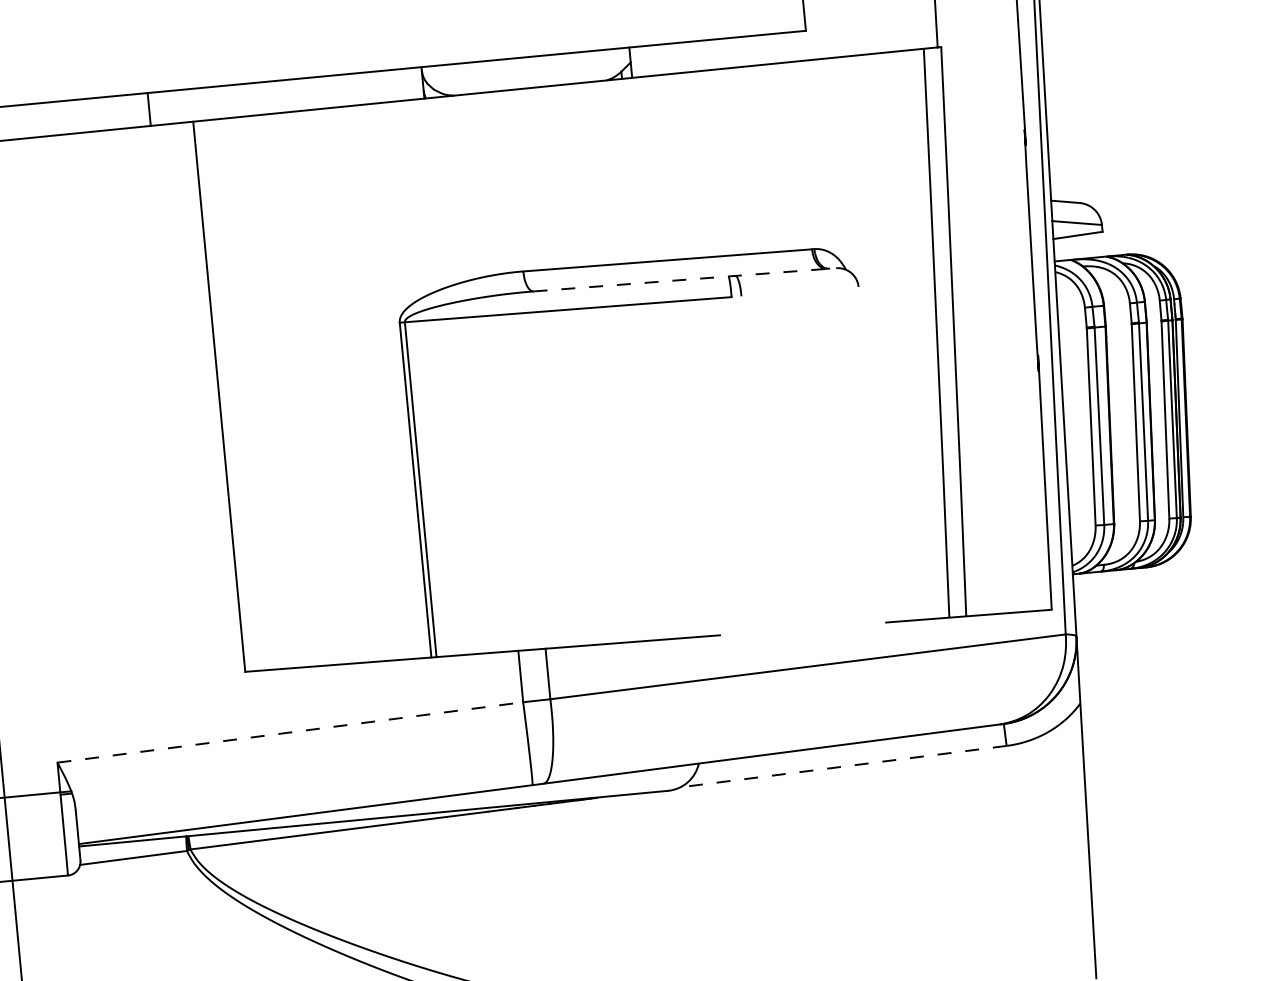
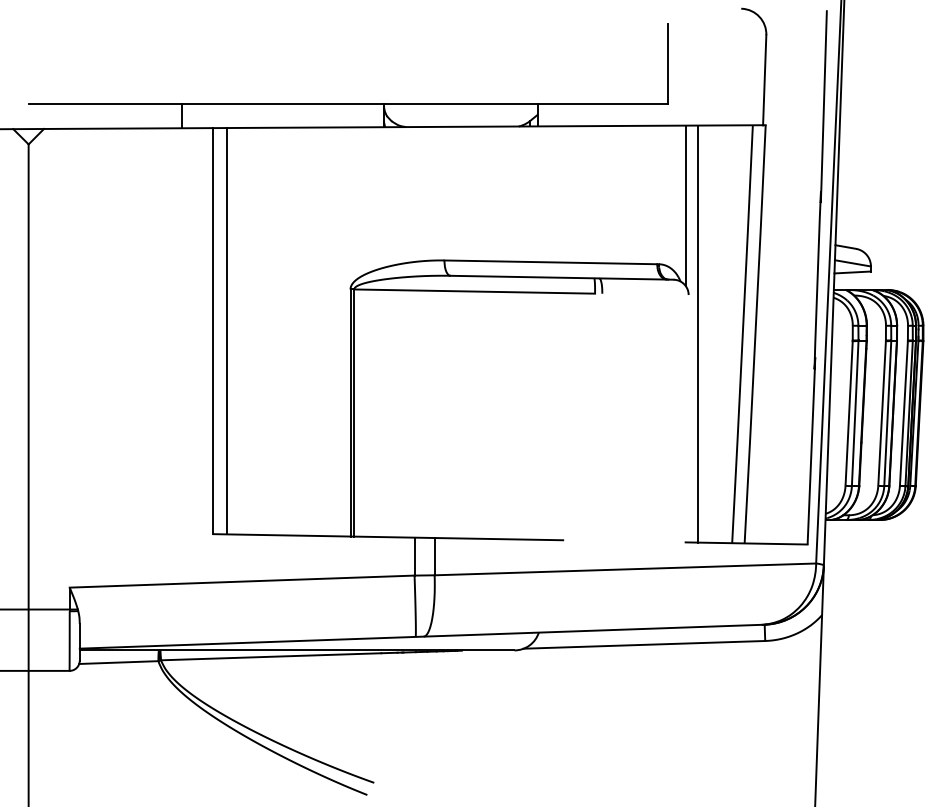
line: (842, 166) -> (685, 205), added
line: (685, 279) -> (562, 277), dashed -> solid
line: (876, 337) -> (698, 333), added
line: (238, 395) -> (227, 331), added
line: (290, 732) -> (242, 581), dashed -> solid
line: (843, 766) -> (644, 644), dashed -> solid

